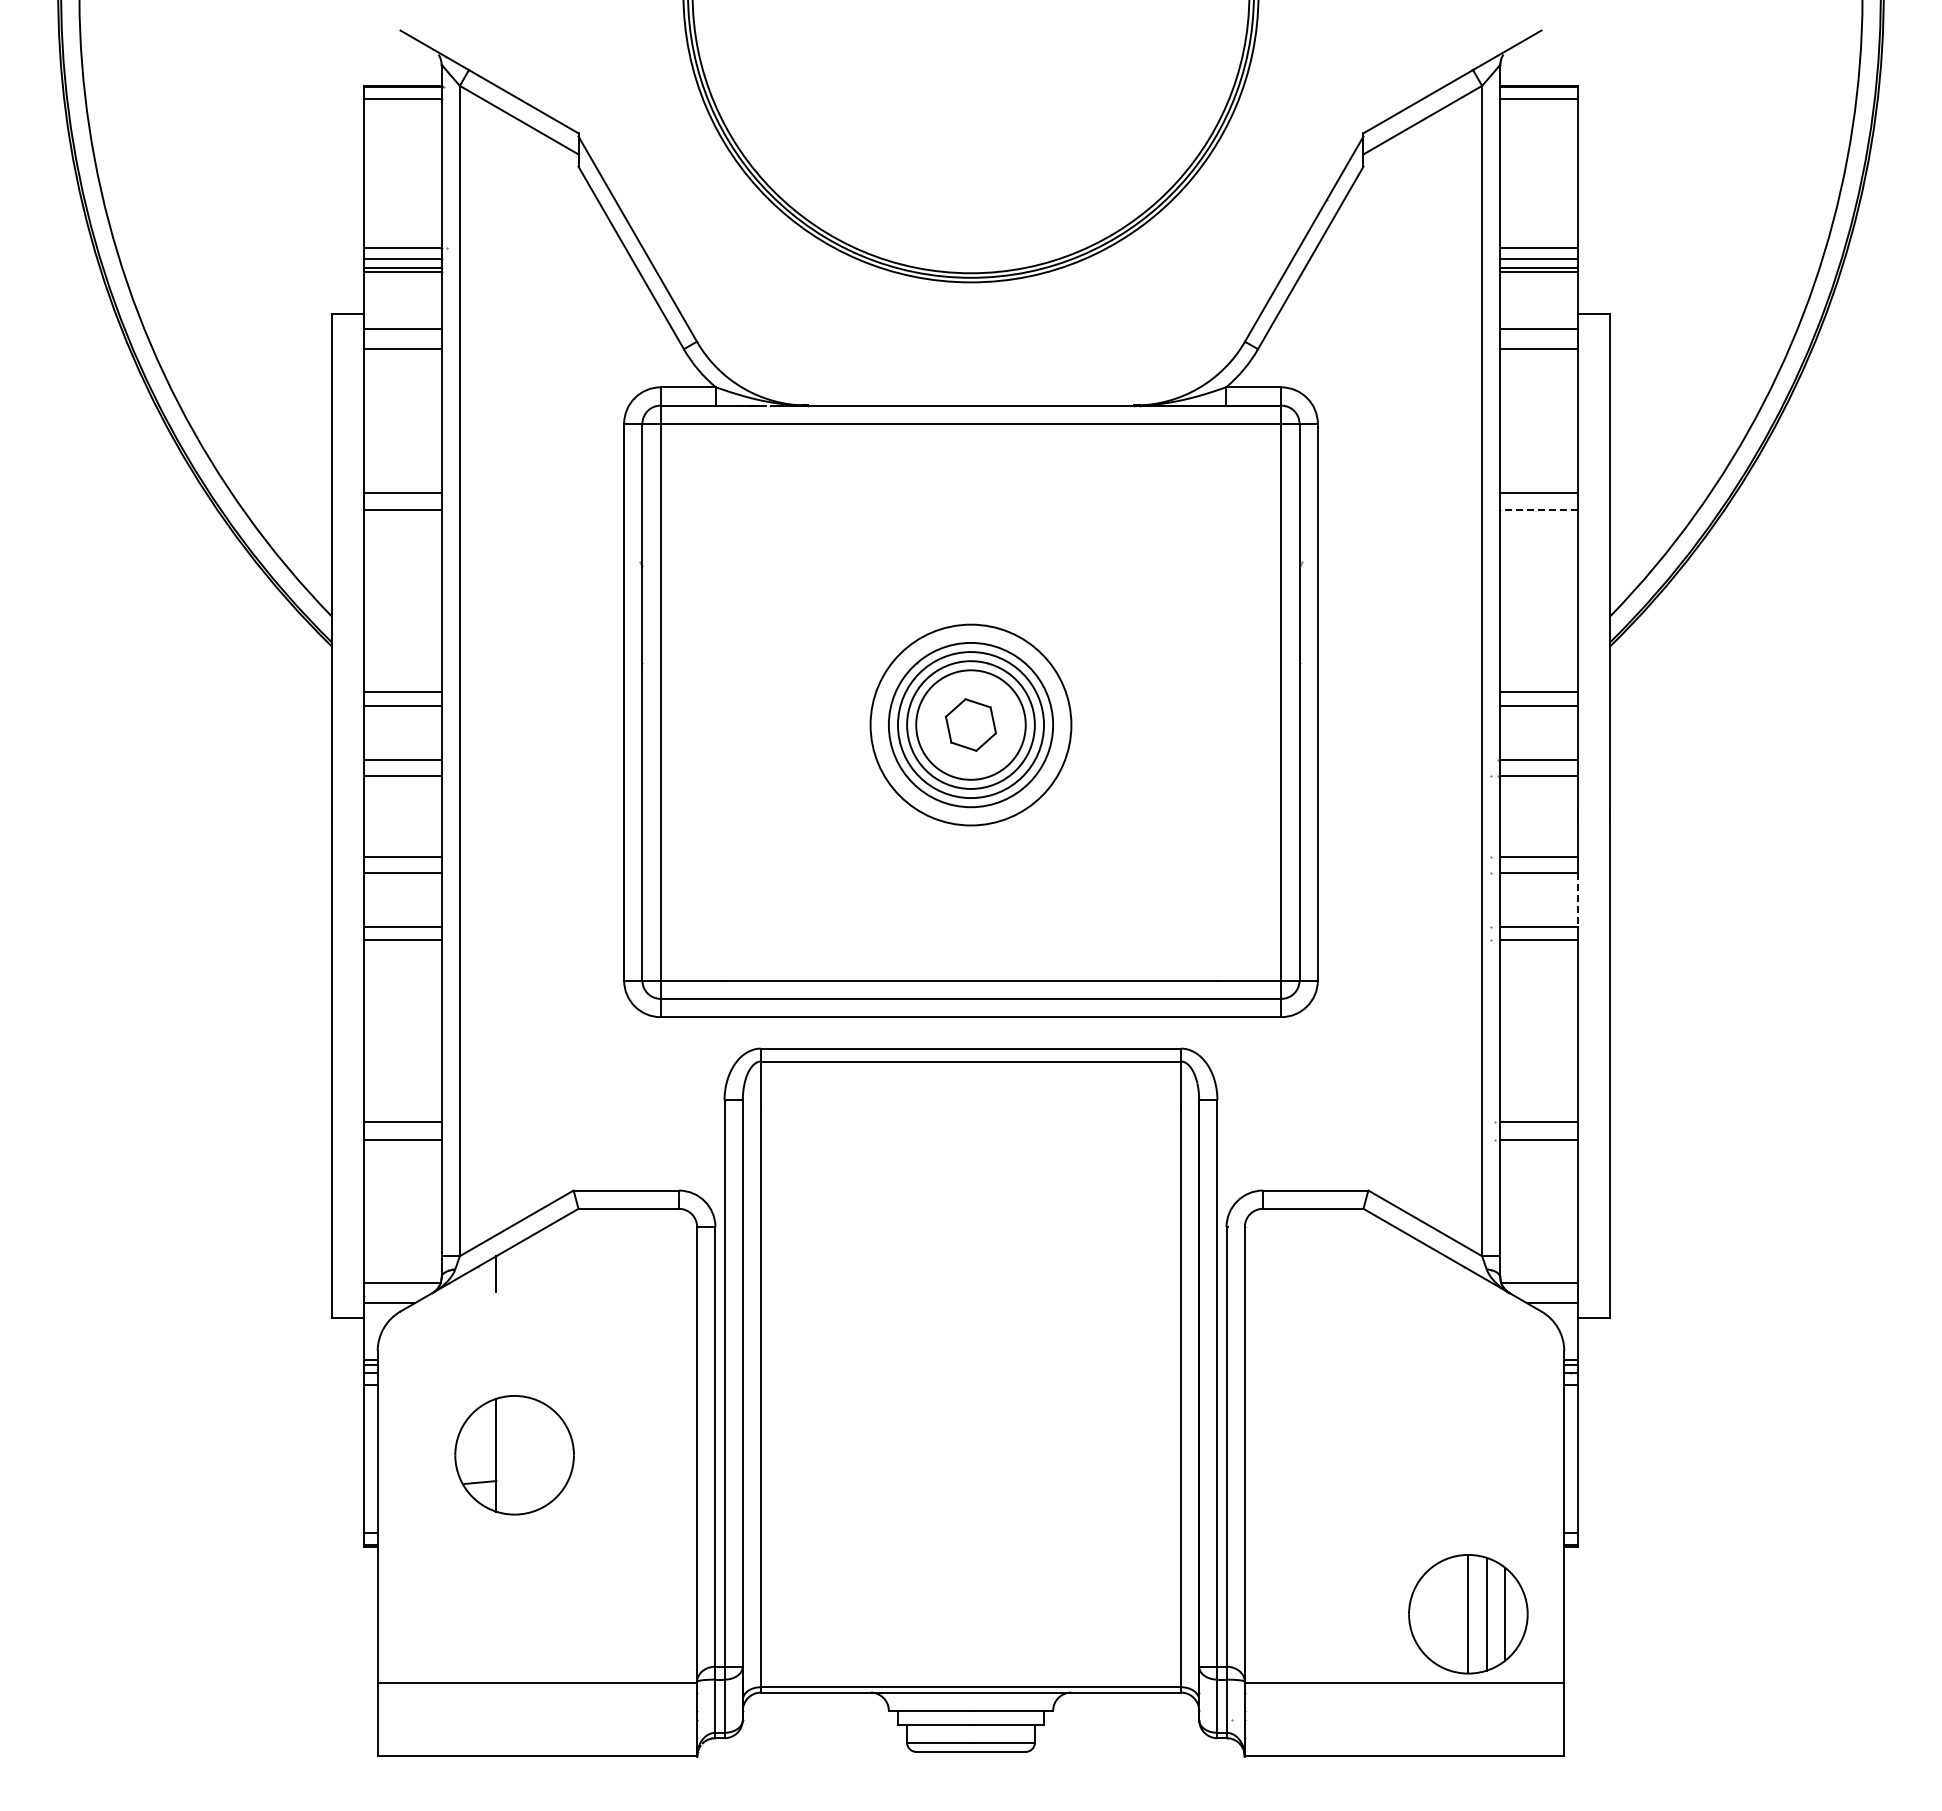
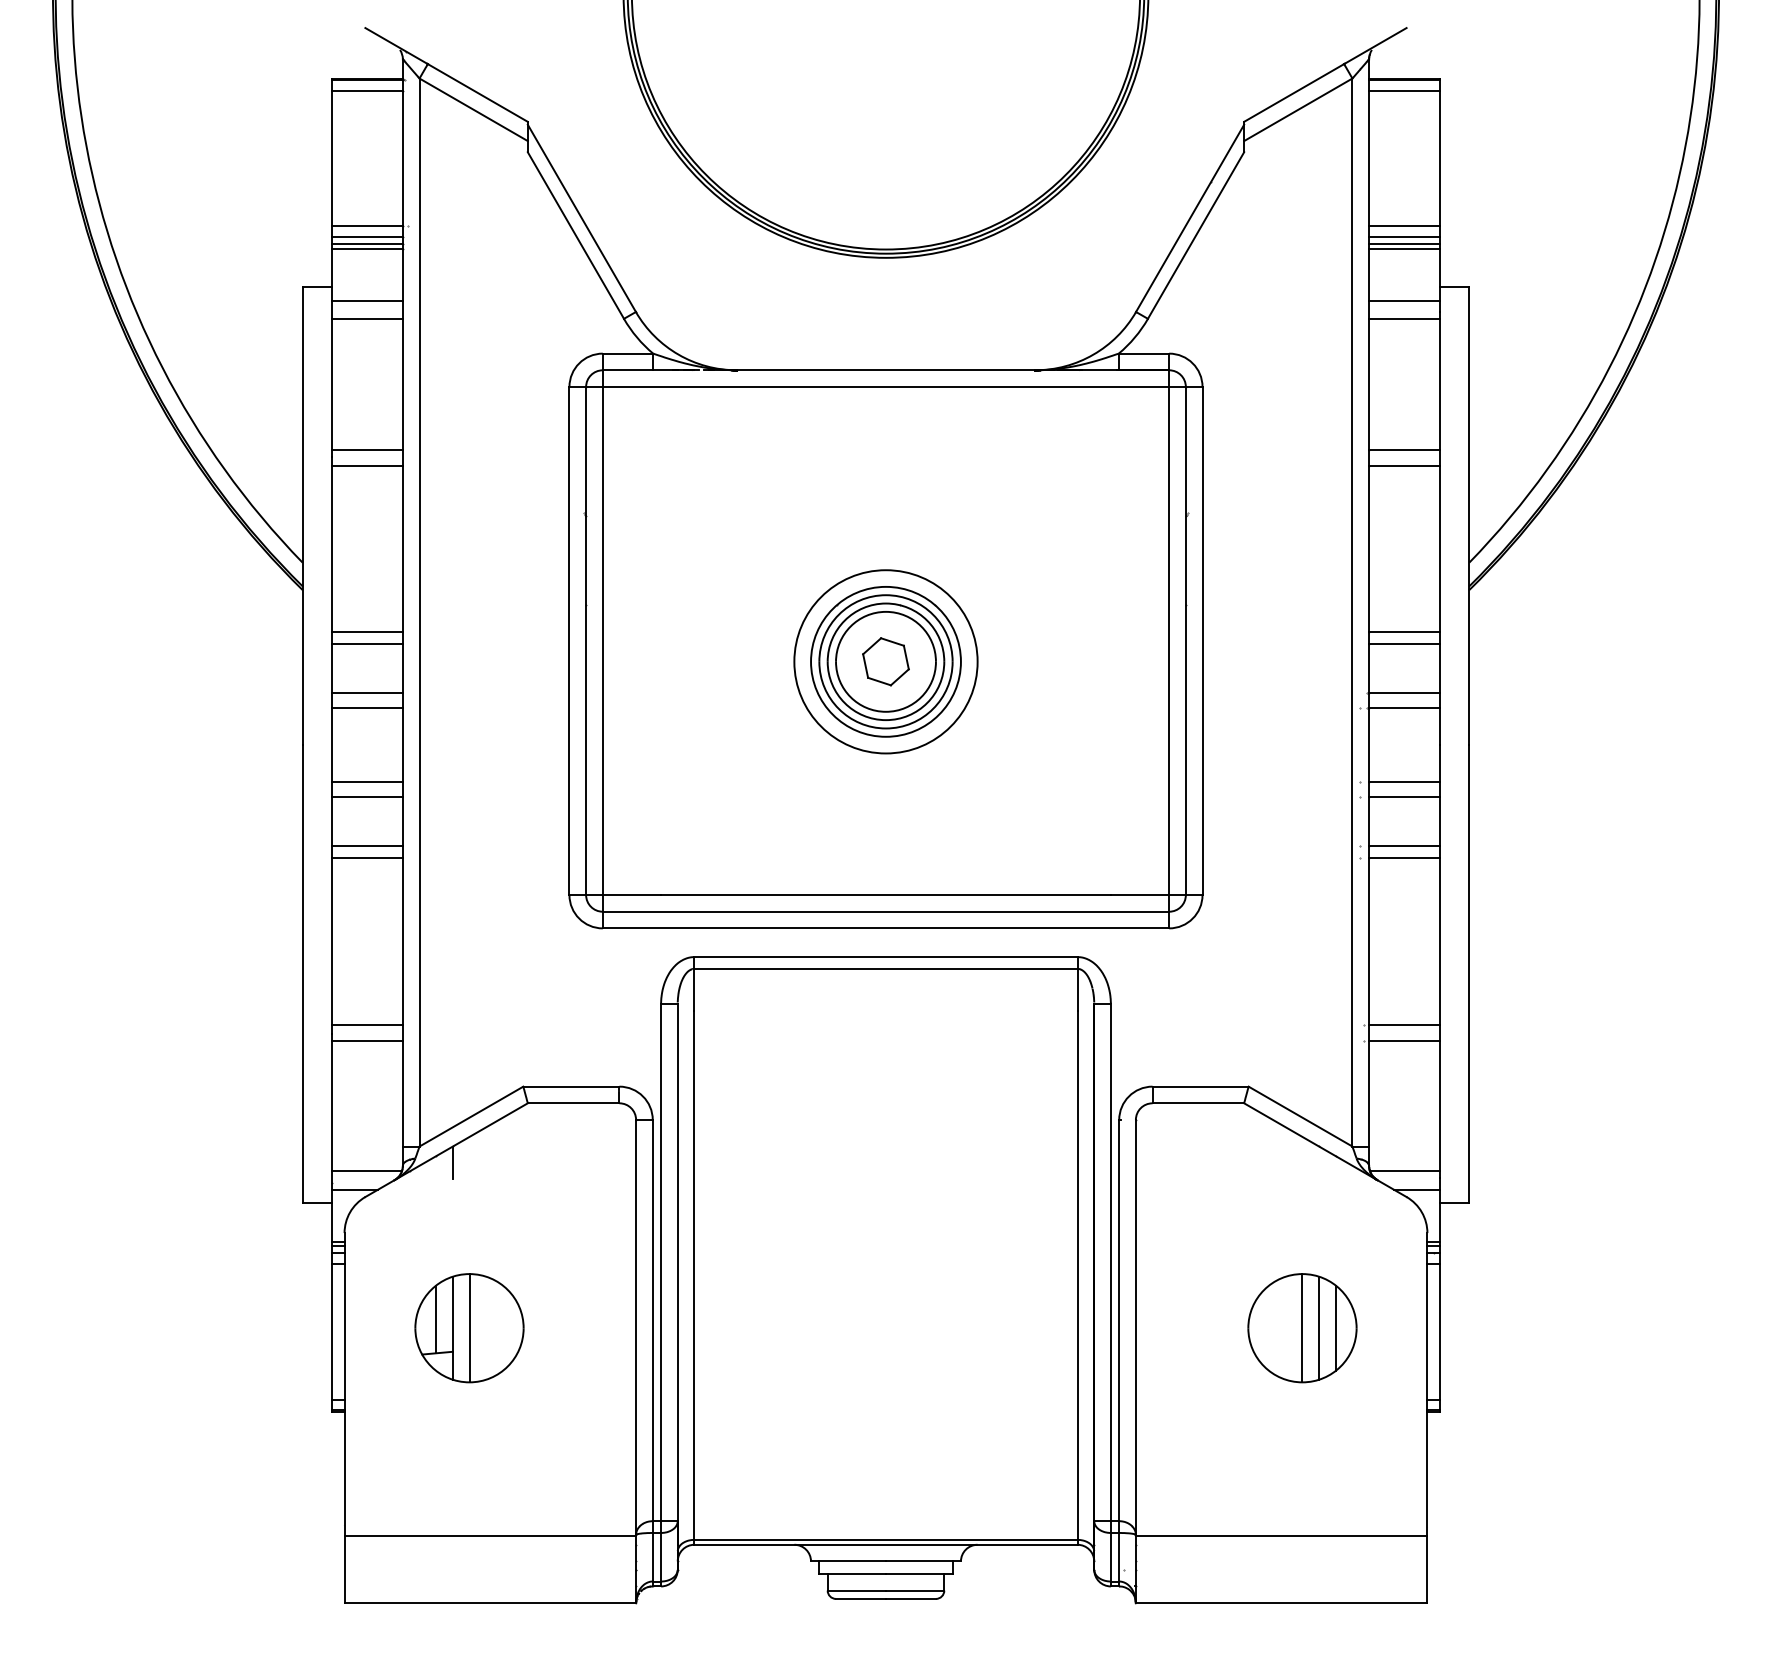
line: (1539, 510) -> (1404, 466), dashed -> solid
line: (1577, 900) -> (1439, 821), dashed -> solid
line: (478, 1445) -> (436, 1319), added
line: (514, 1455) -> (469, 1328), added
part: (1468, 1614) -> (1302, 1328), moved

